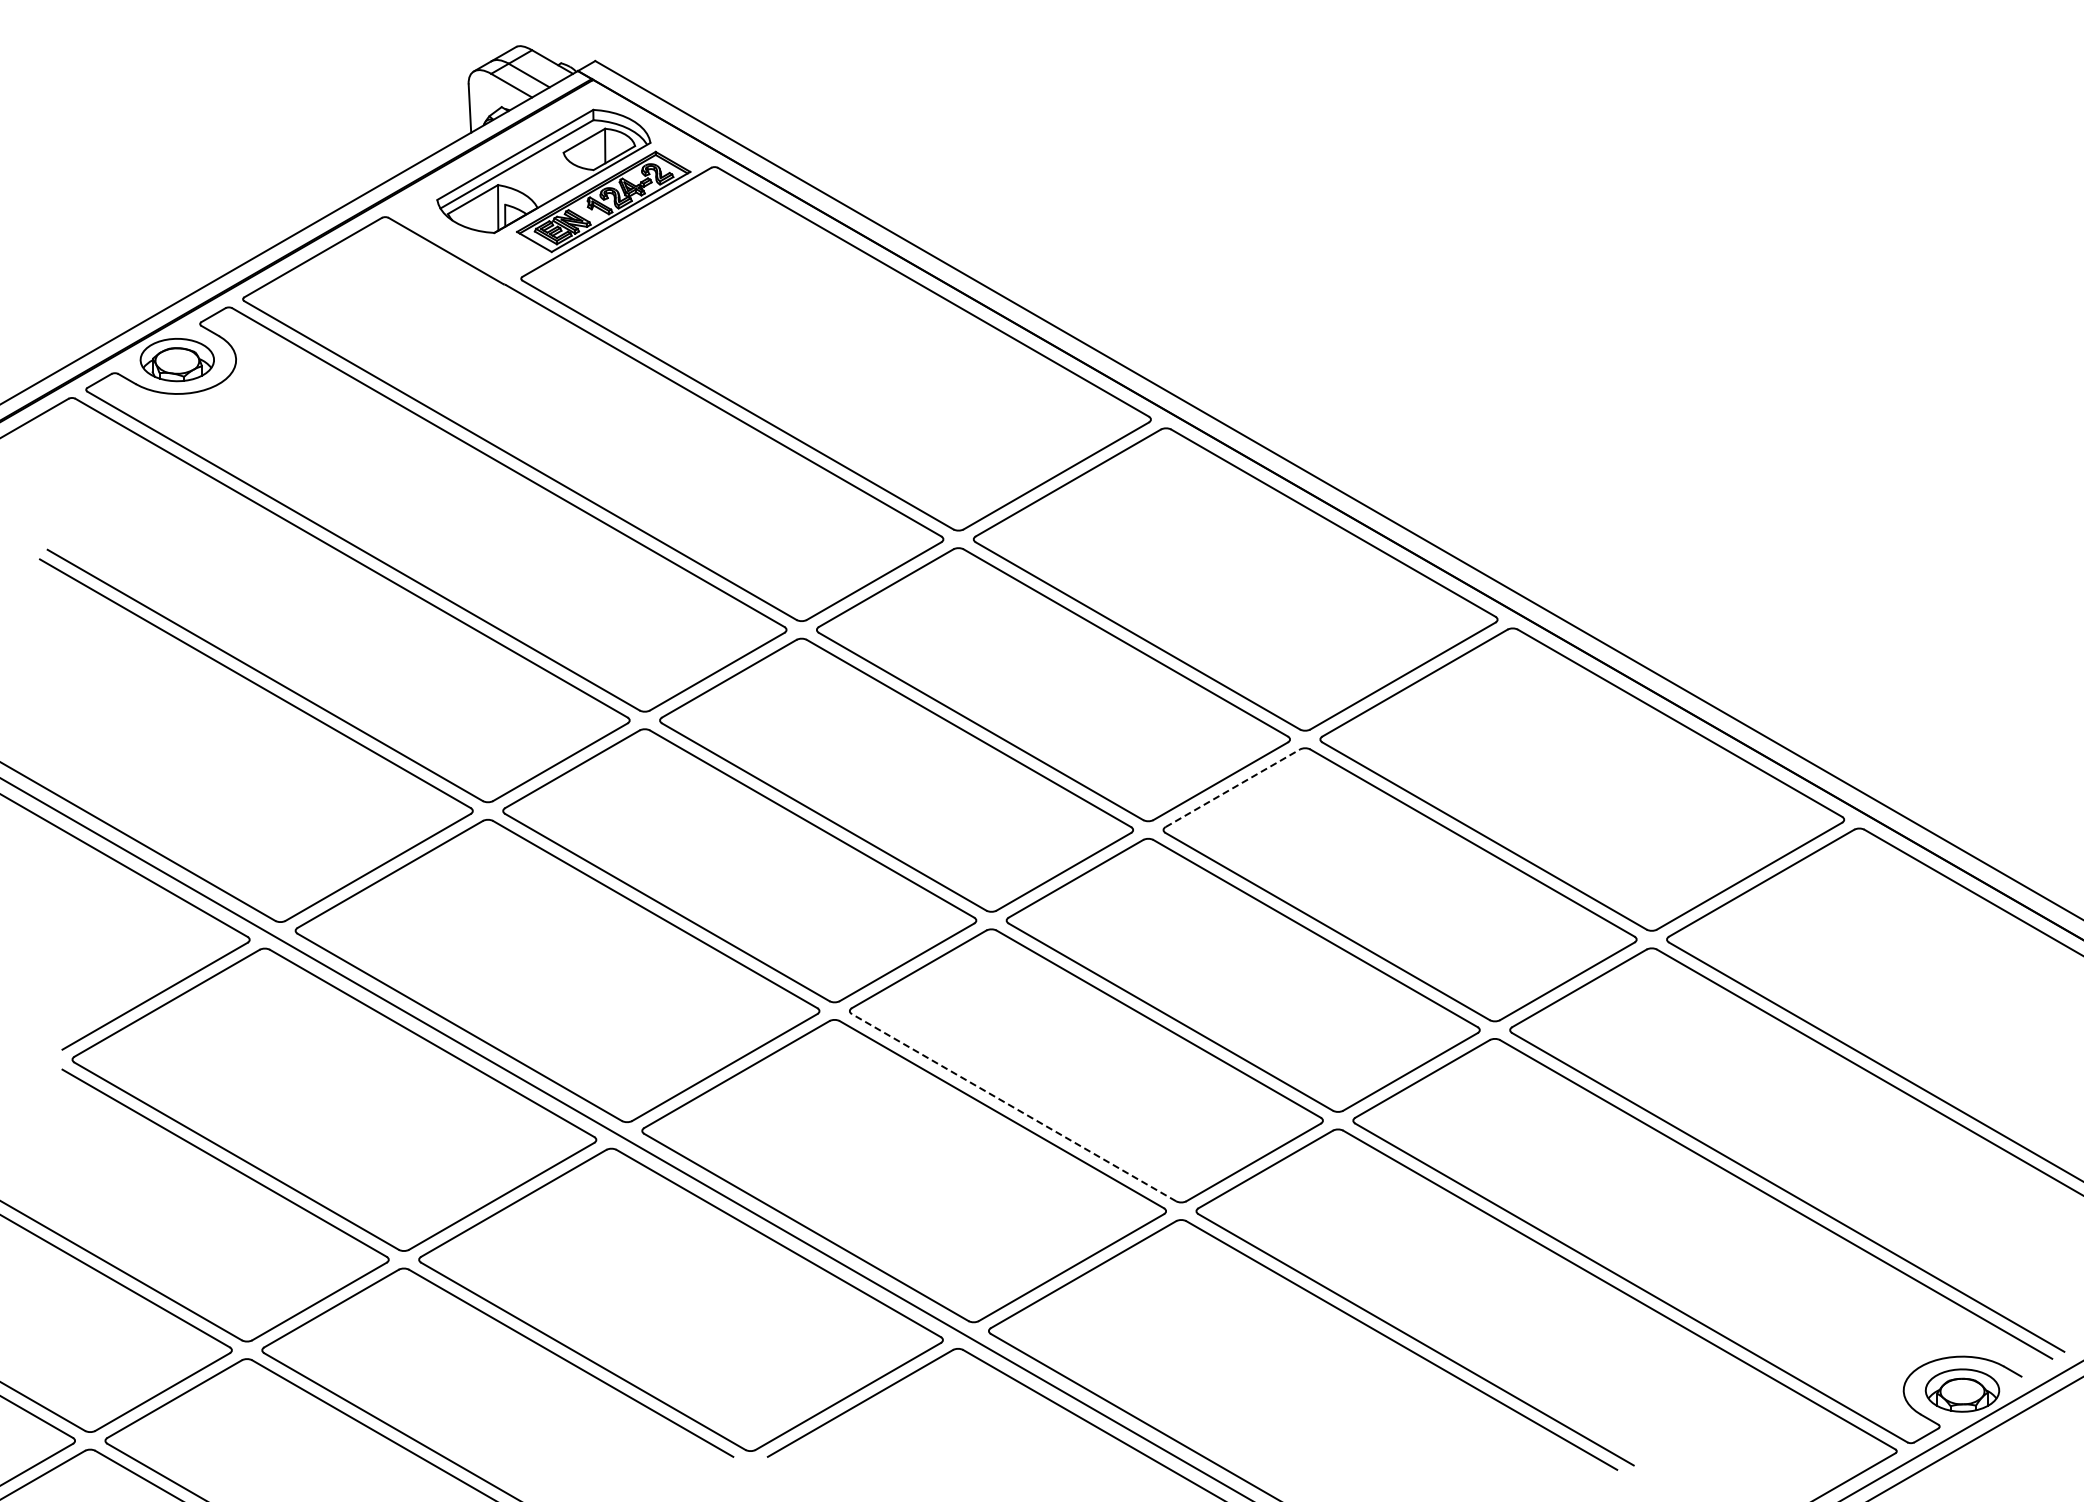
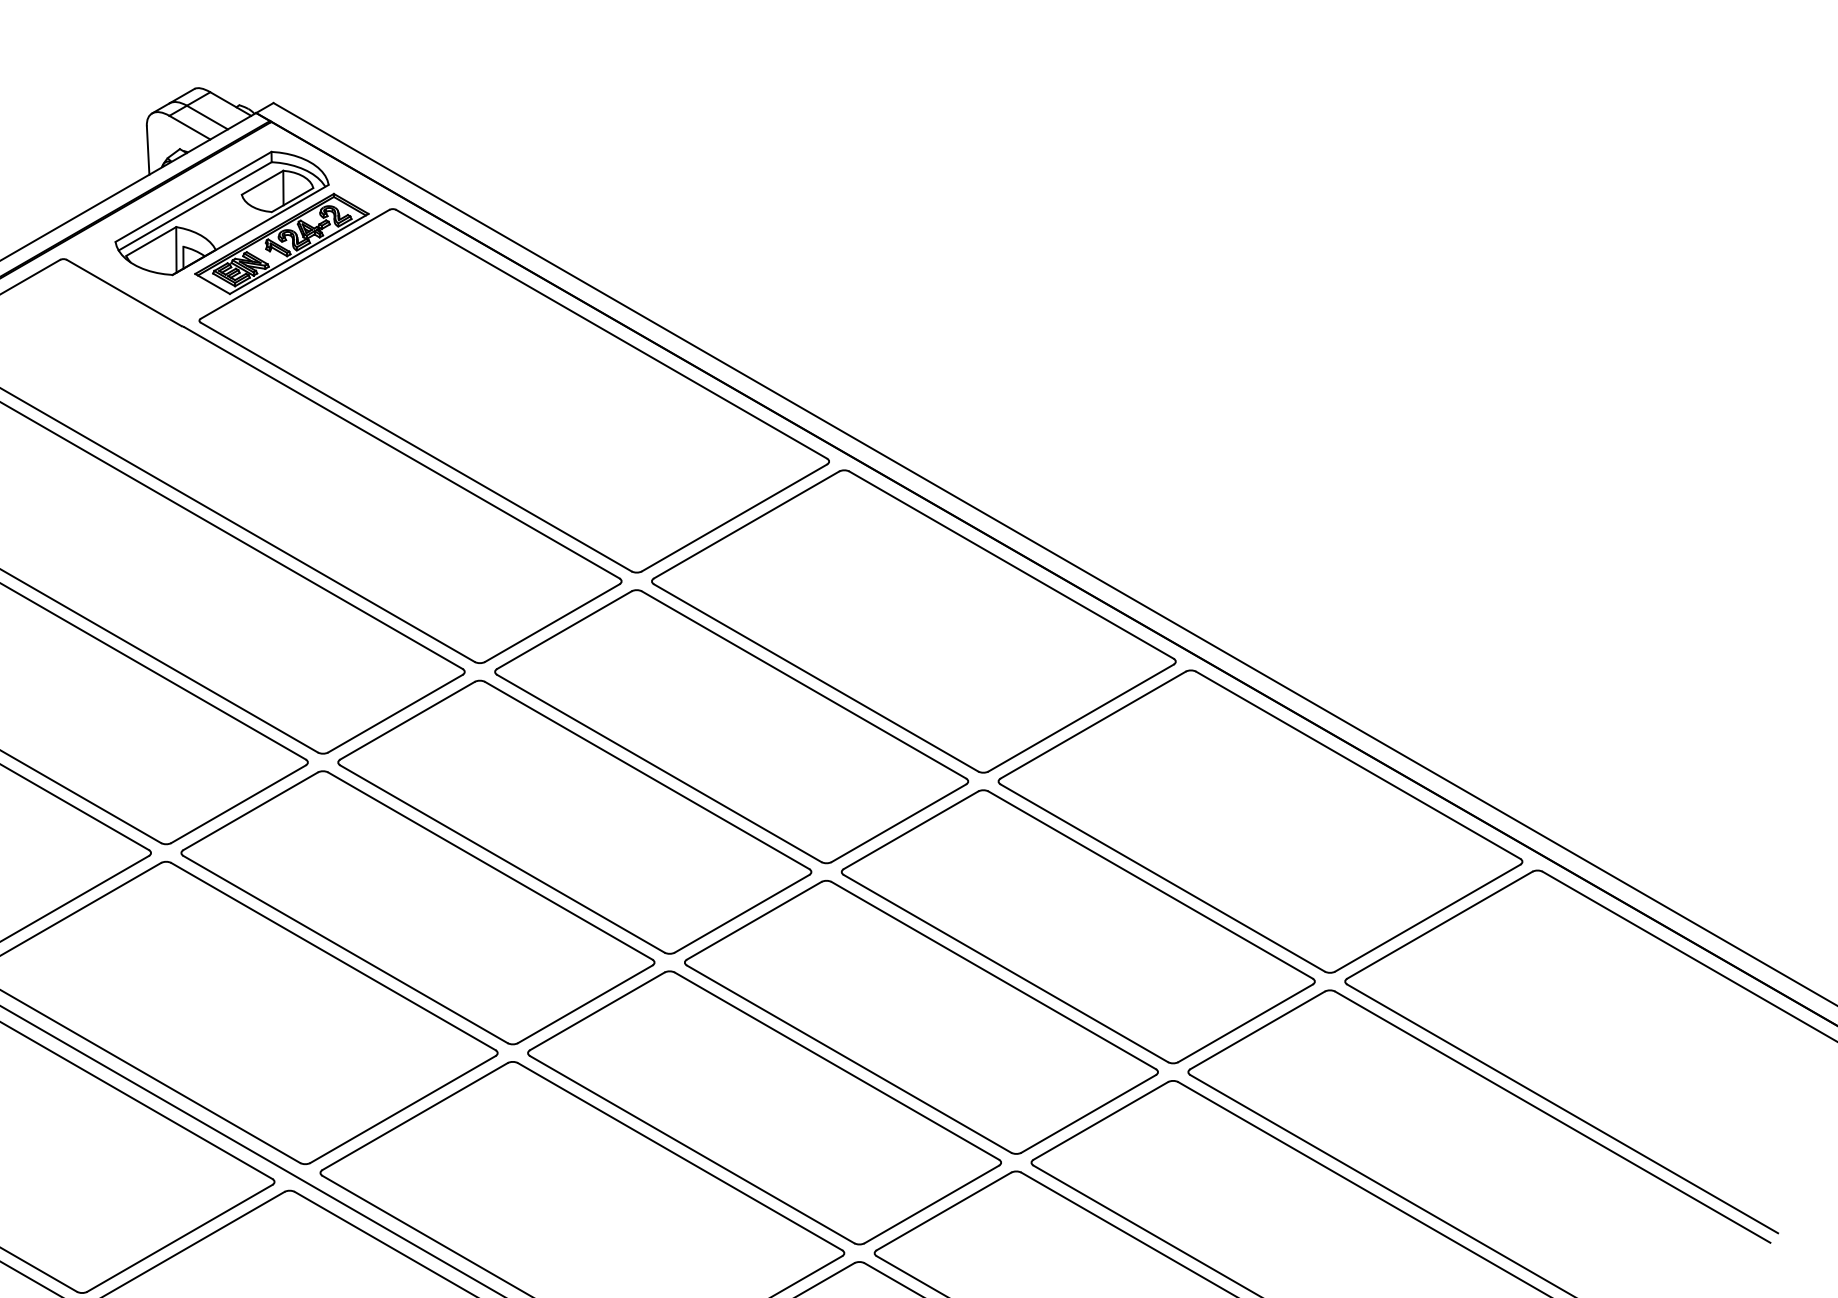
line: (1232, 788) -> (910, 830), dashed -> solid
line: (1013, 1107) -> (691, 1149), dashed -> solid

